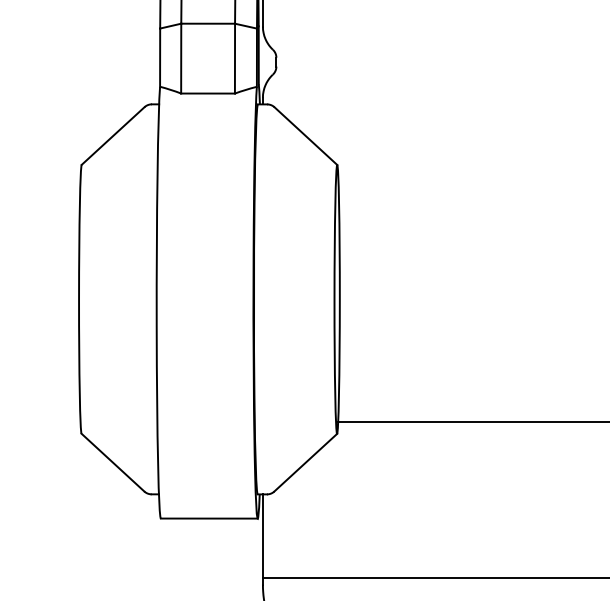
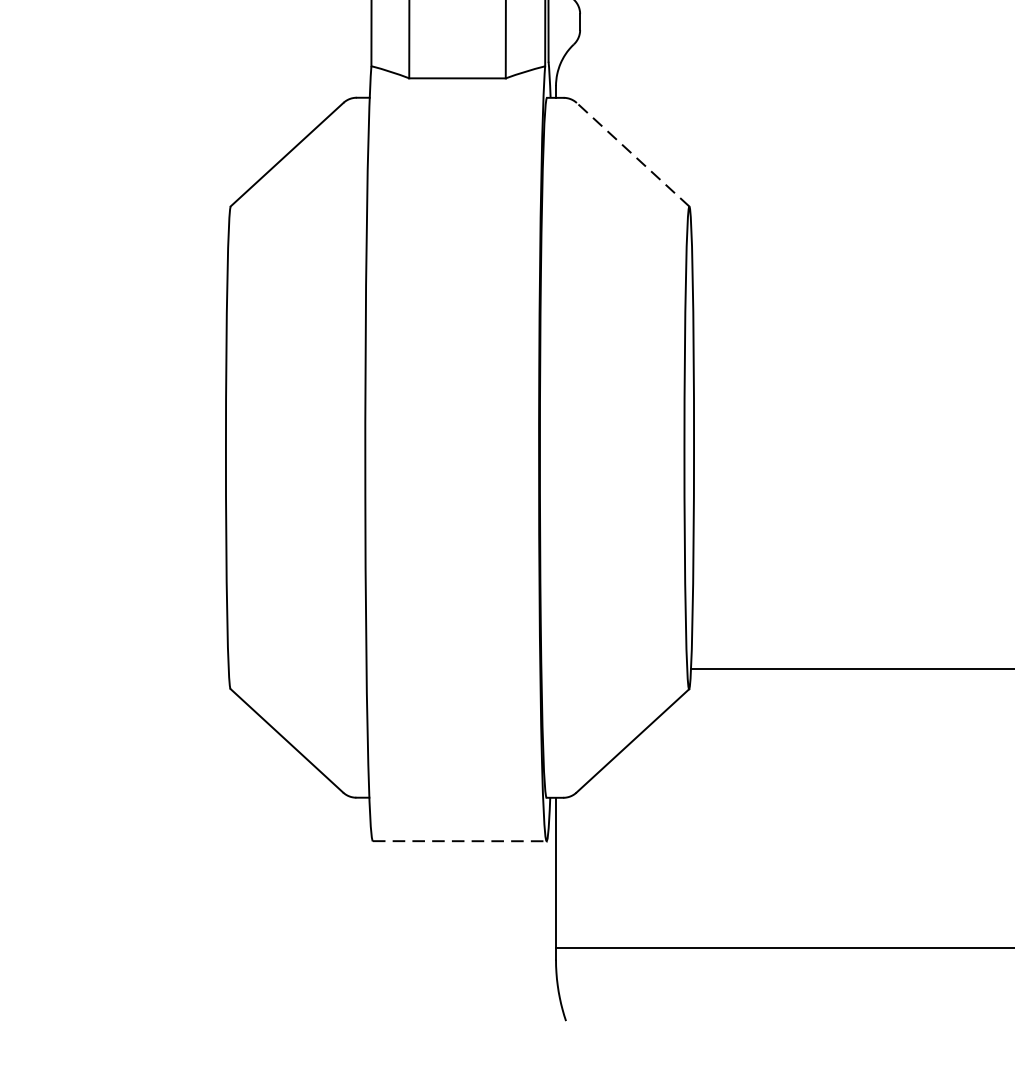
line: (305, 136) -> (632, 155), solid -> dashed
line: (209, 518) -> (460, 841), solid -> dashed

